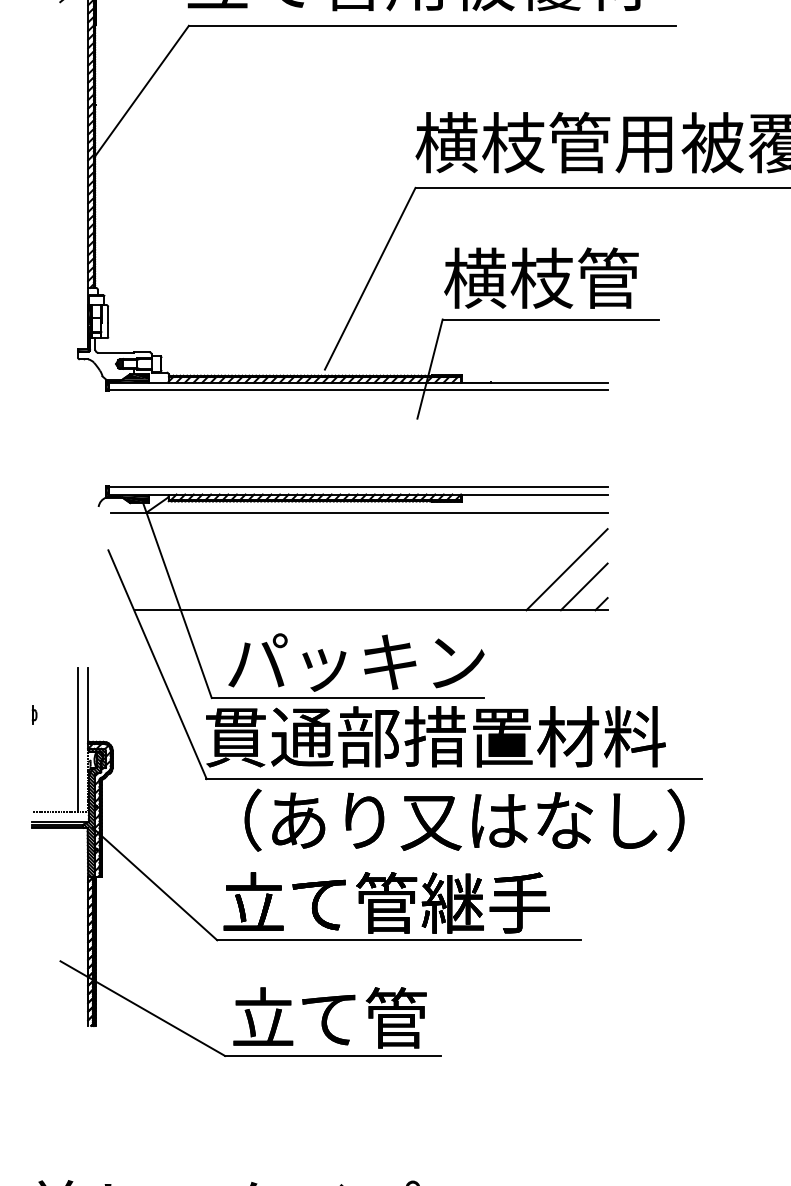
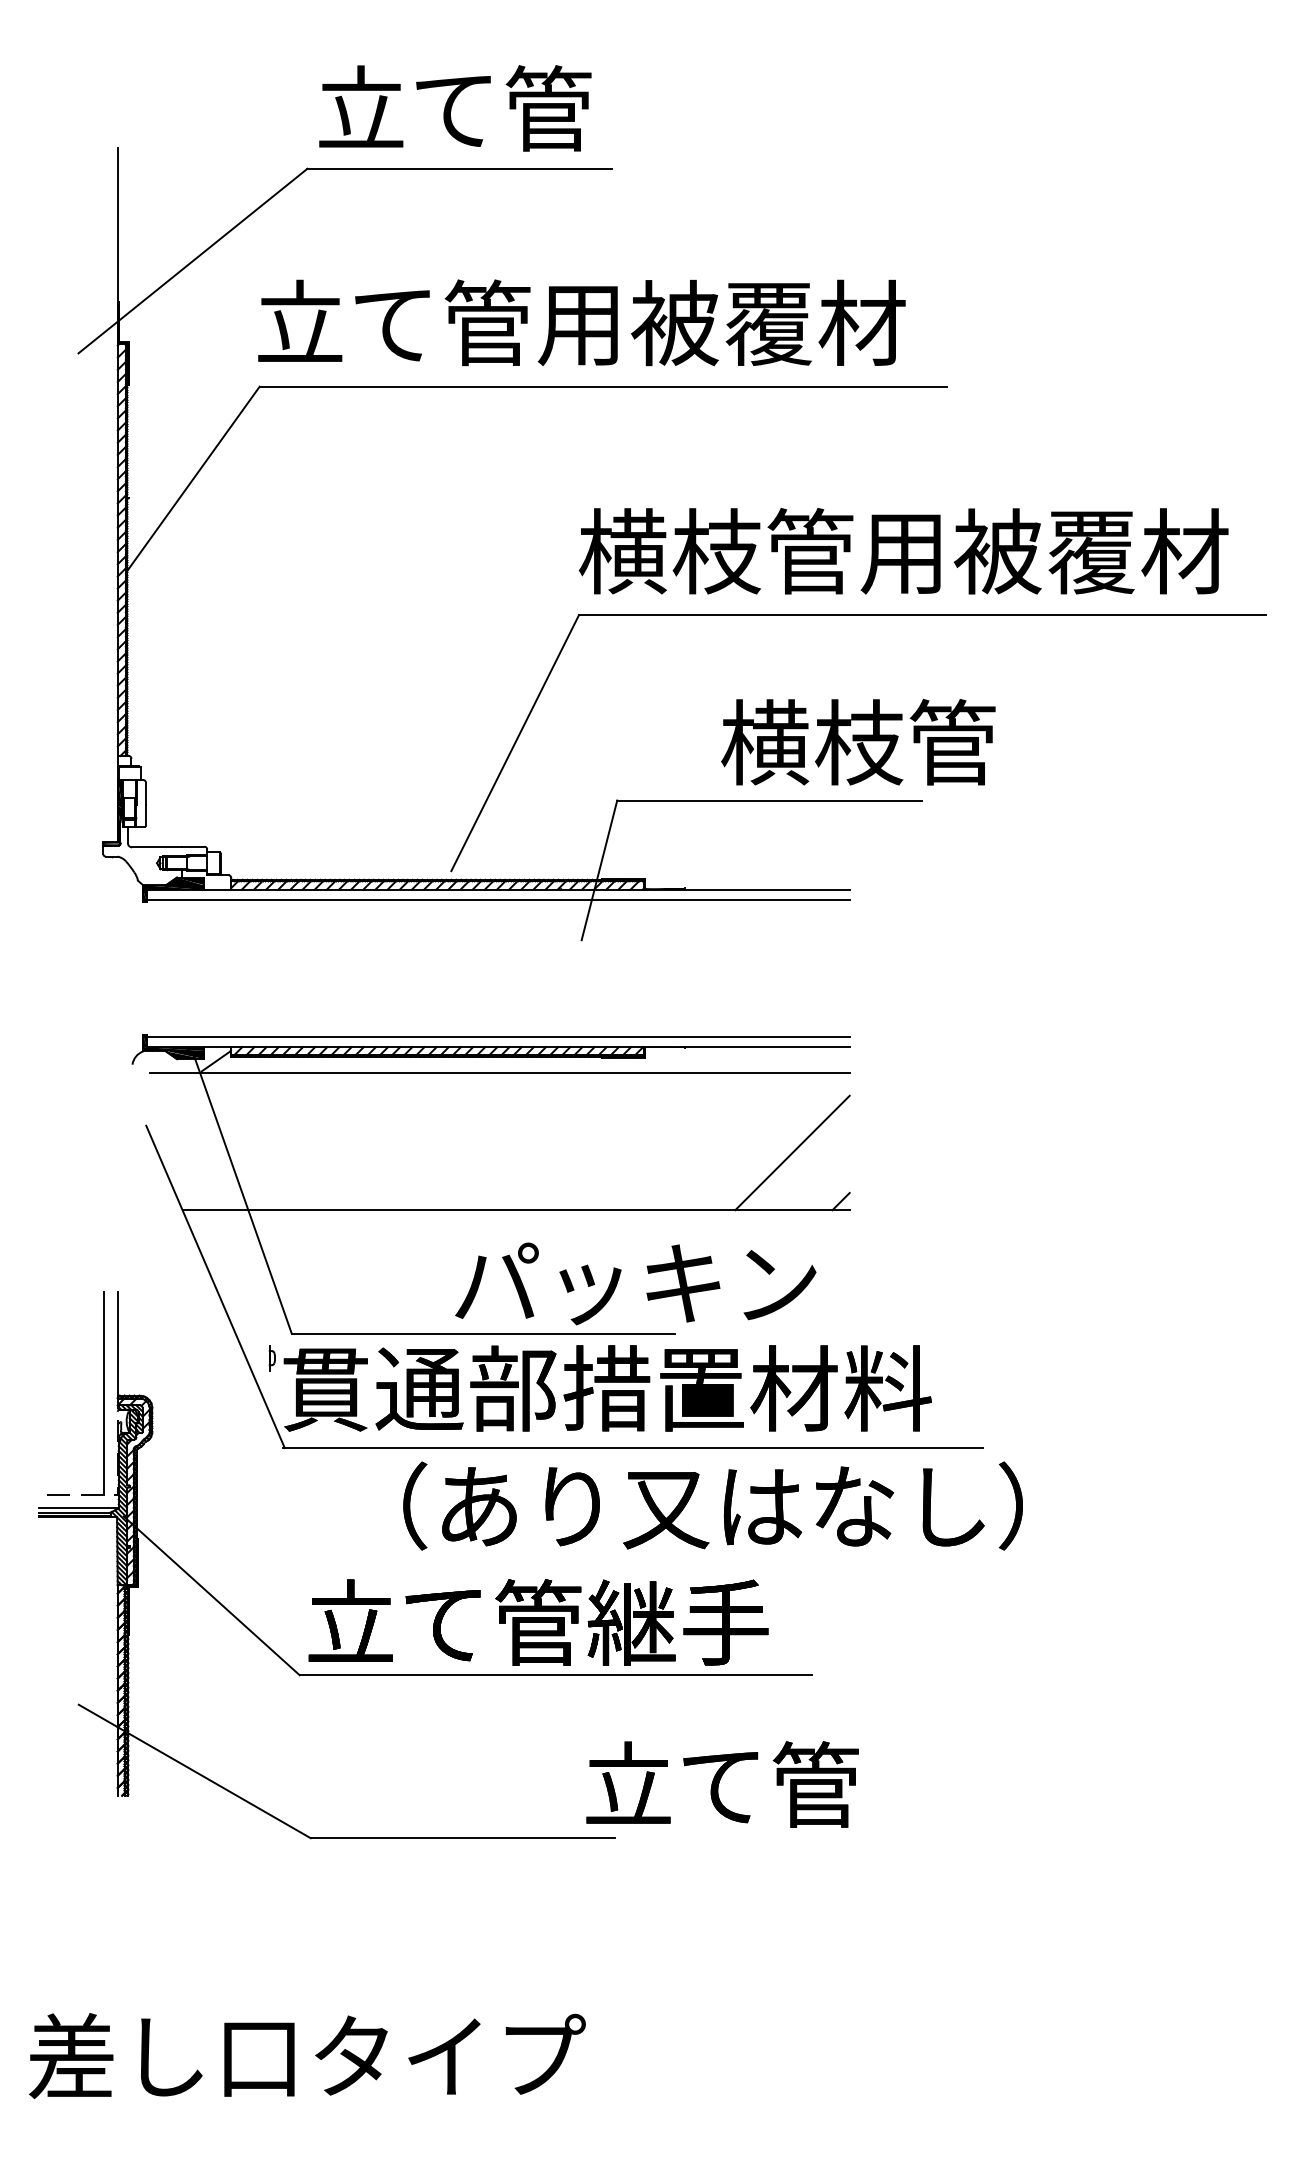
text: (541, 278) -> (858, 742), moved
line: (584, 587) -> (816, 1177), removed
text: (356, 662) -> (635, 1283), moved
part: (34, 715) -> (271, 1358), moved
text: (464, 819) -> (712, 1505), moved
text: (330, 1017) -> (722, 1784), moved

